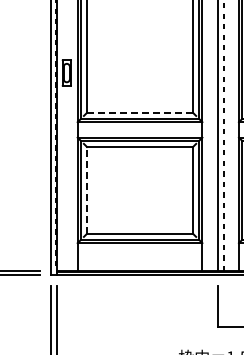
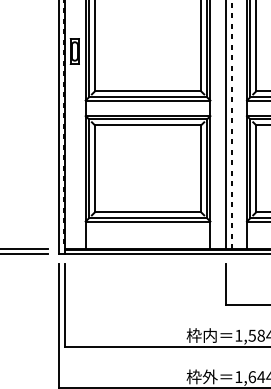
line: (140, 113) -> (148, 91), dashed -> solid
line: (87, 190) -> (95, 168), dashed -> solid

